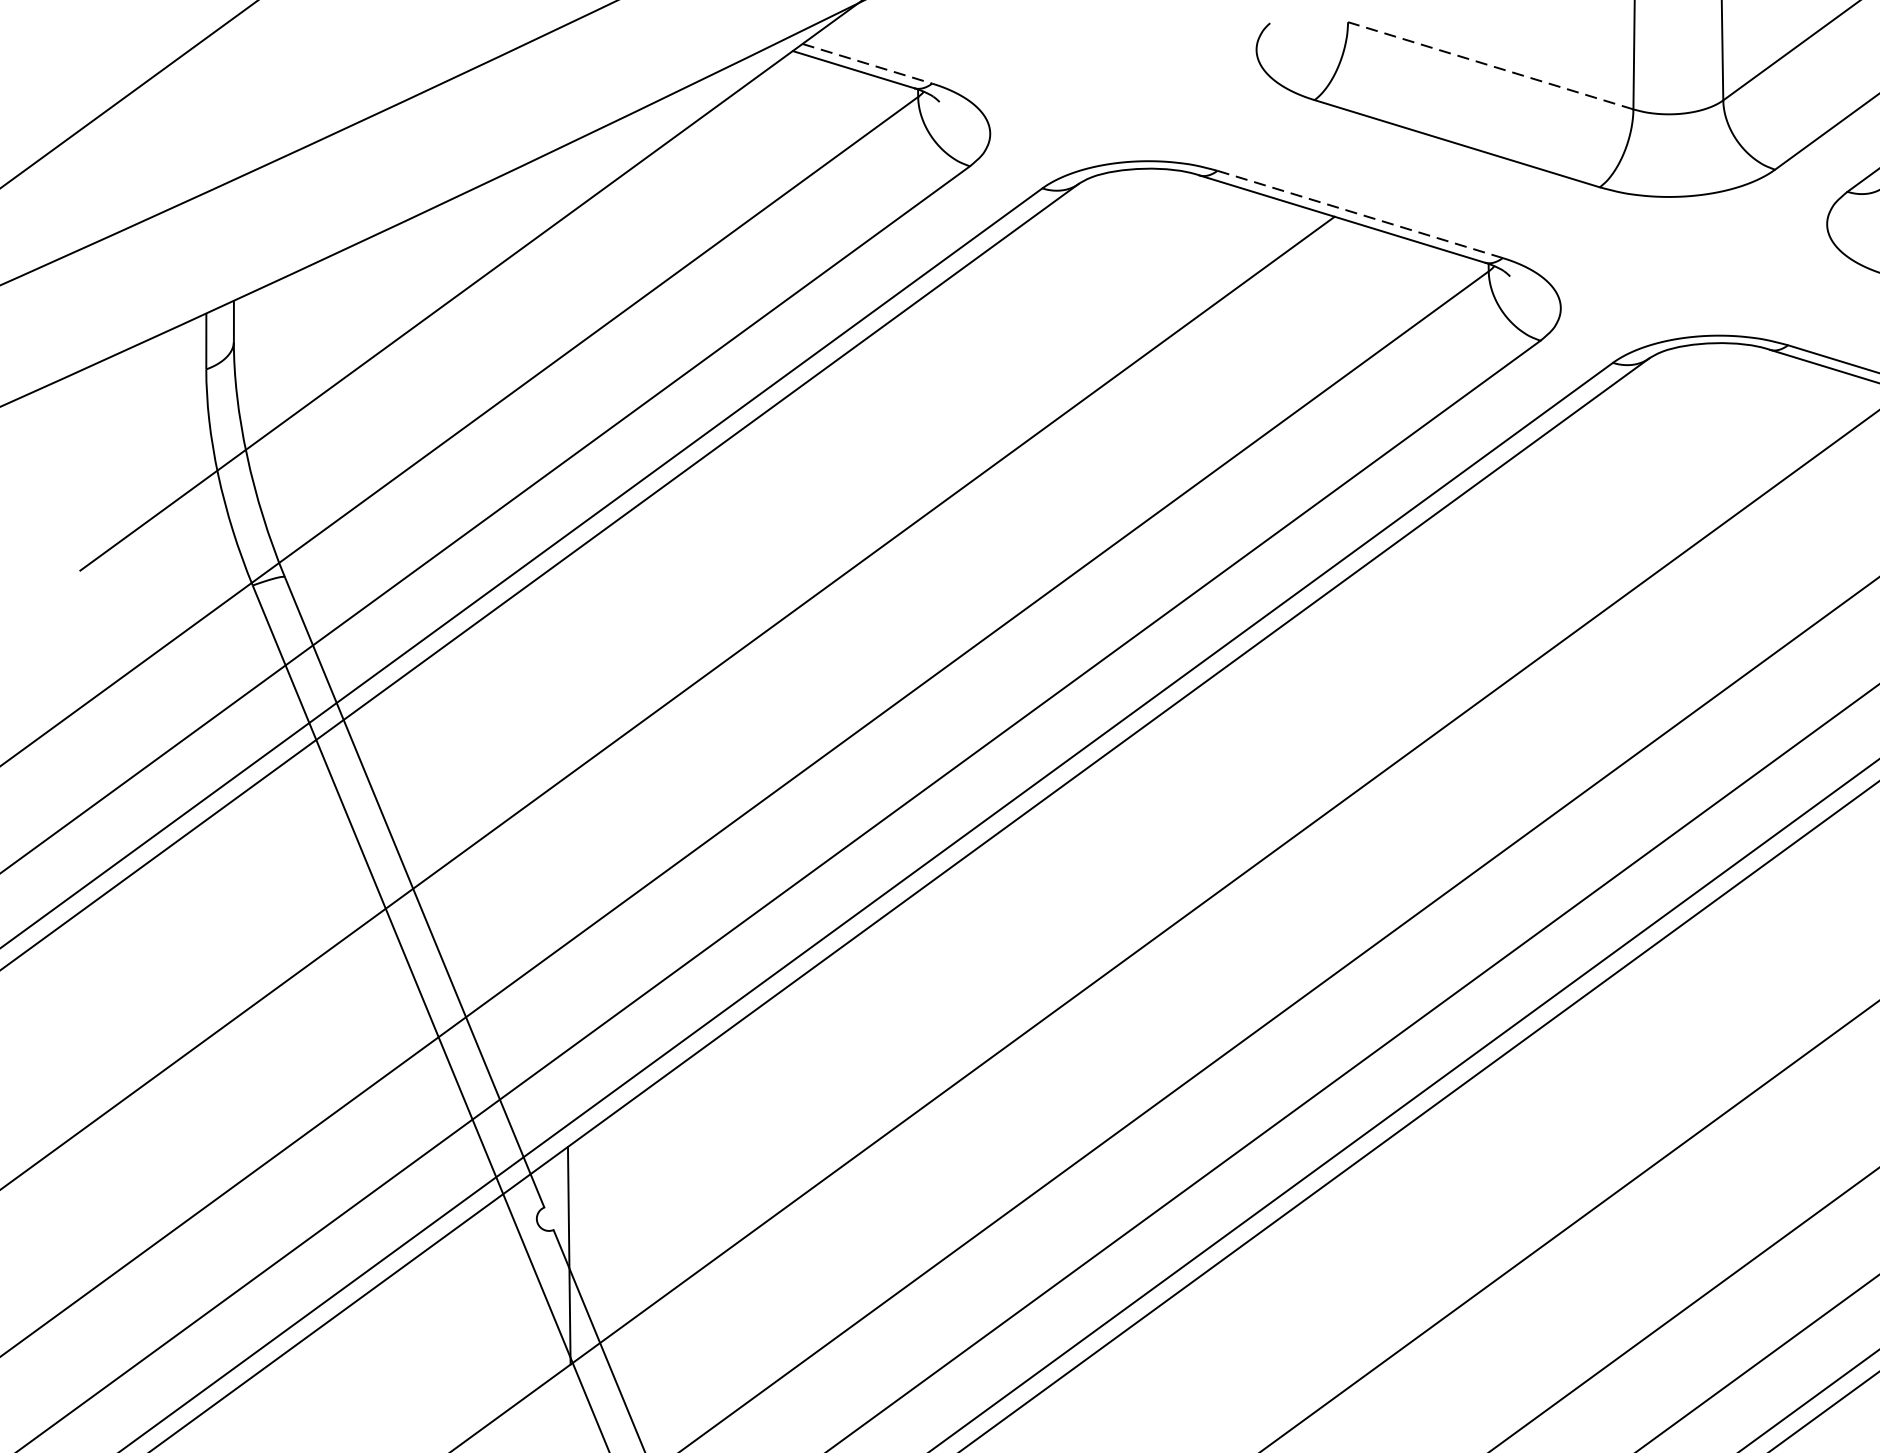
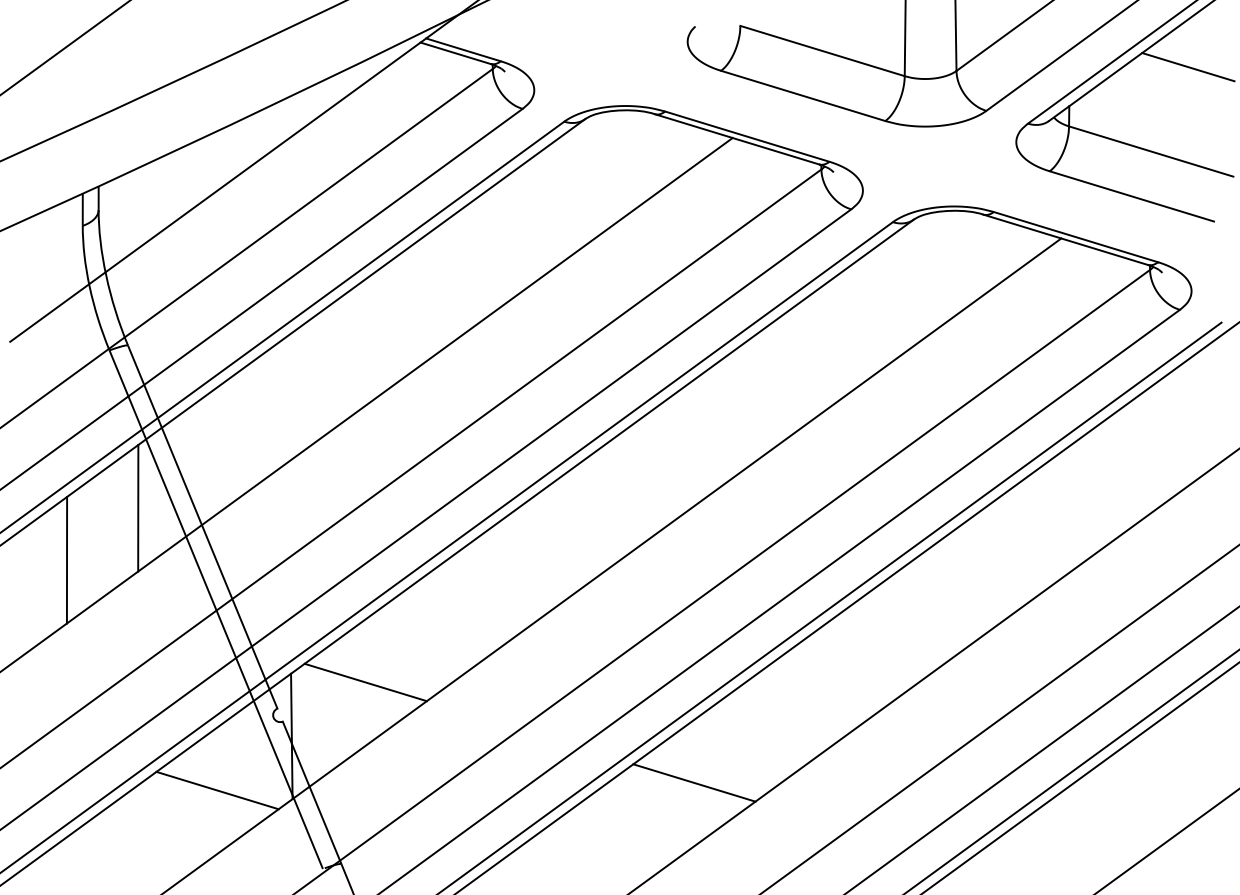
line: (869, 64) -> (464, 50), dashed -> solid
line: (1490, 66) -> (822, 51), dashed -> solid
line: (1360, 214) -> (747, 136), dashed -> solid
line: (303, 858) -> (138, 507), added
line: (178, 948) -> (66, 559), added
line: (697, 1162) -> (365, 682), added
line: (1268, 1335) -> (694, 782), added
line: (440, 1349) -> (217, 790), added

